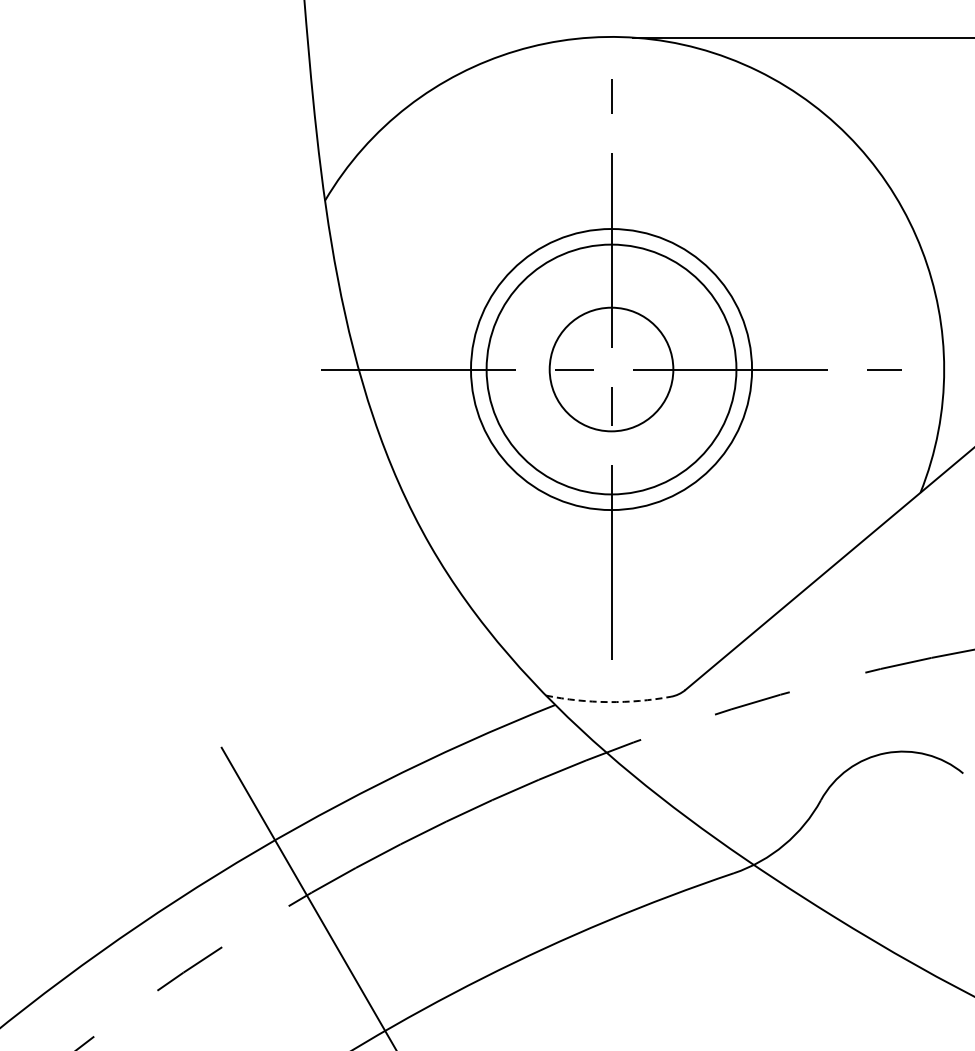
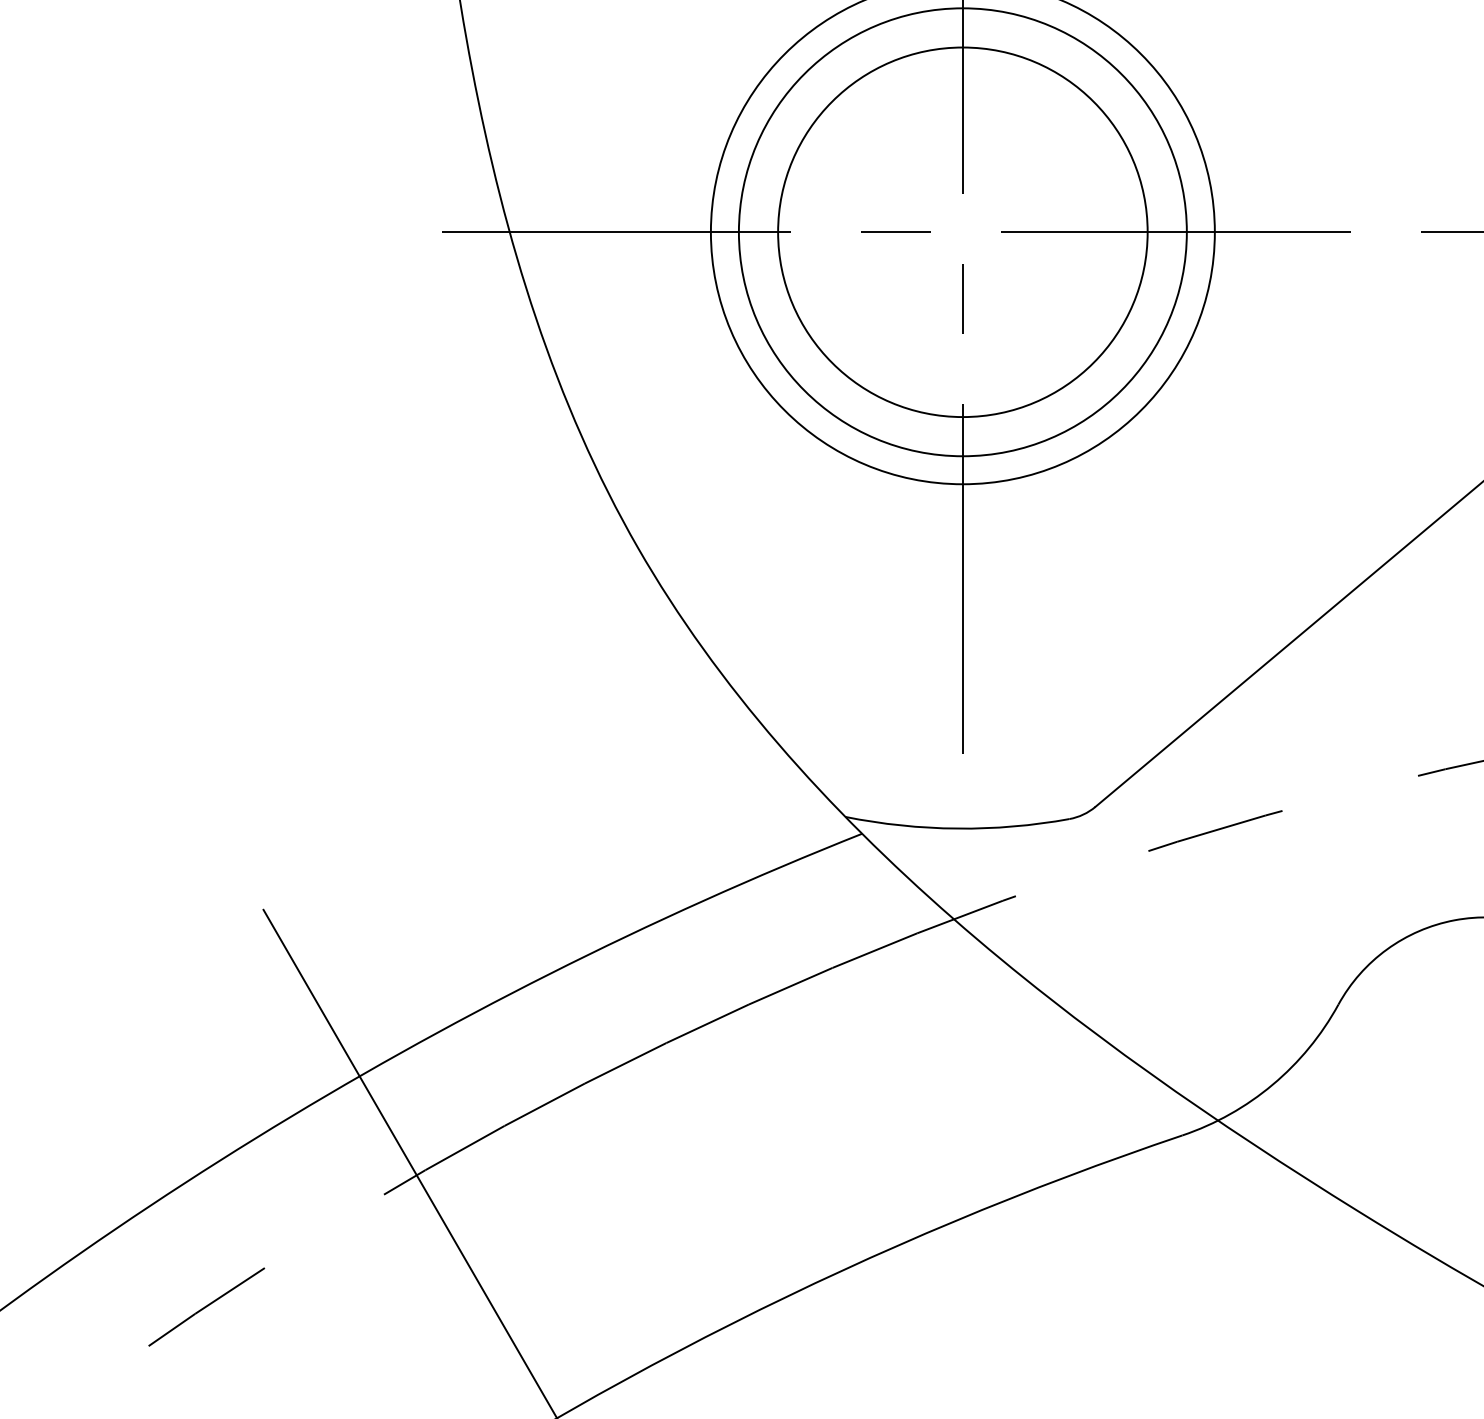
circle: (611, 369) -> (962, 232), size x1.67
arc: (608, 702) -> (957, 829), dashed -> solid

